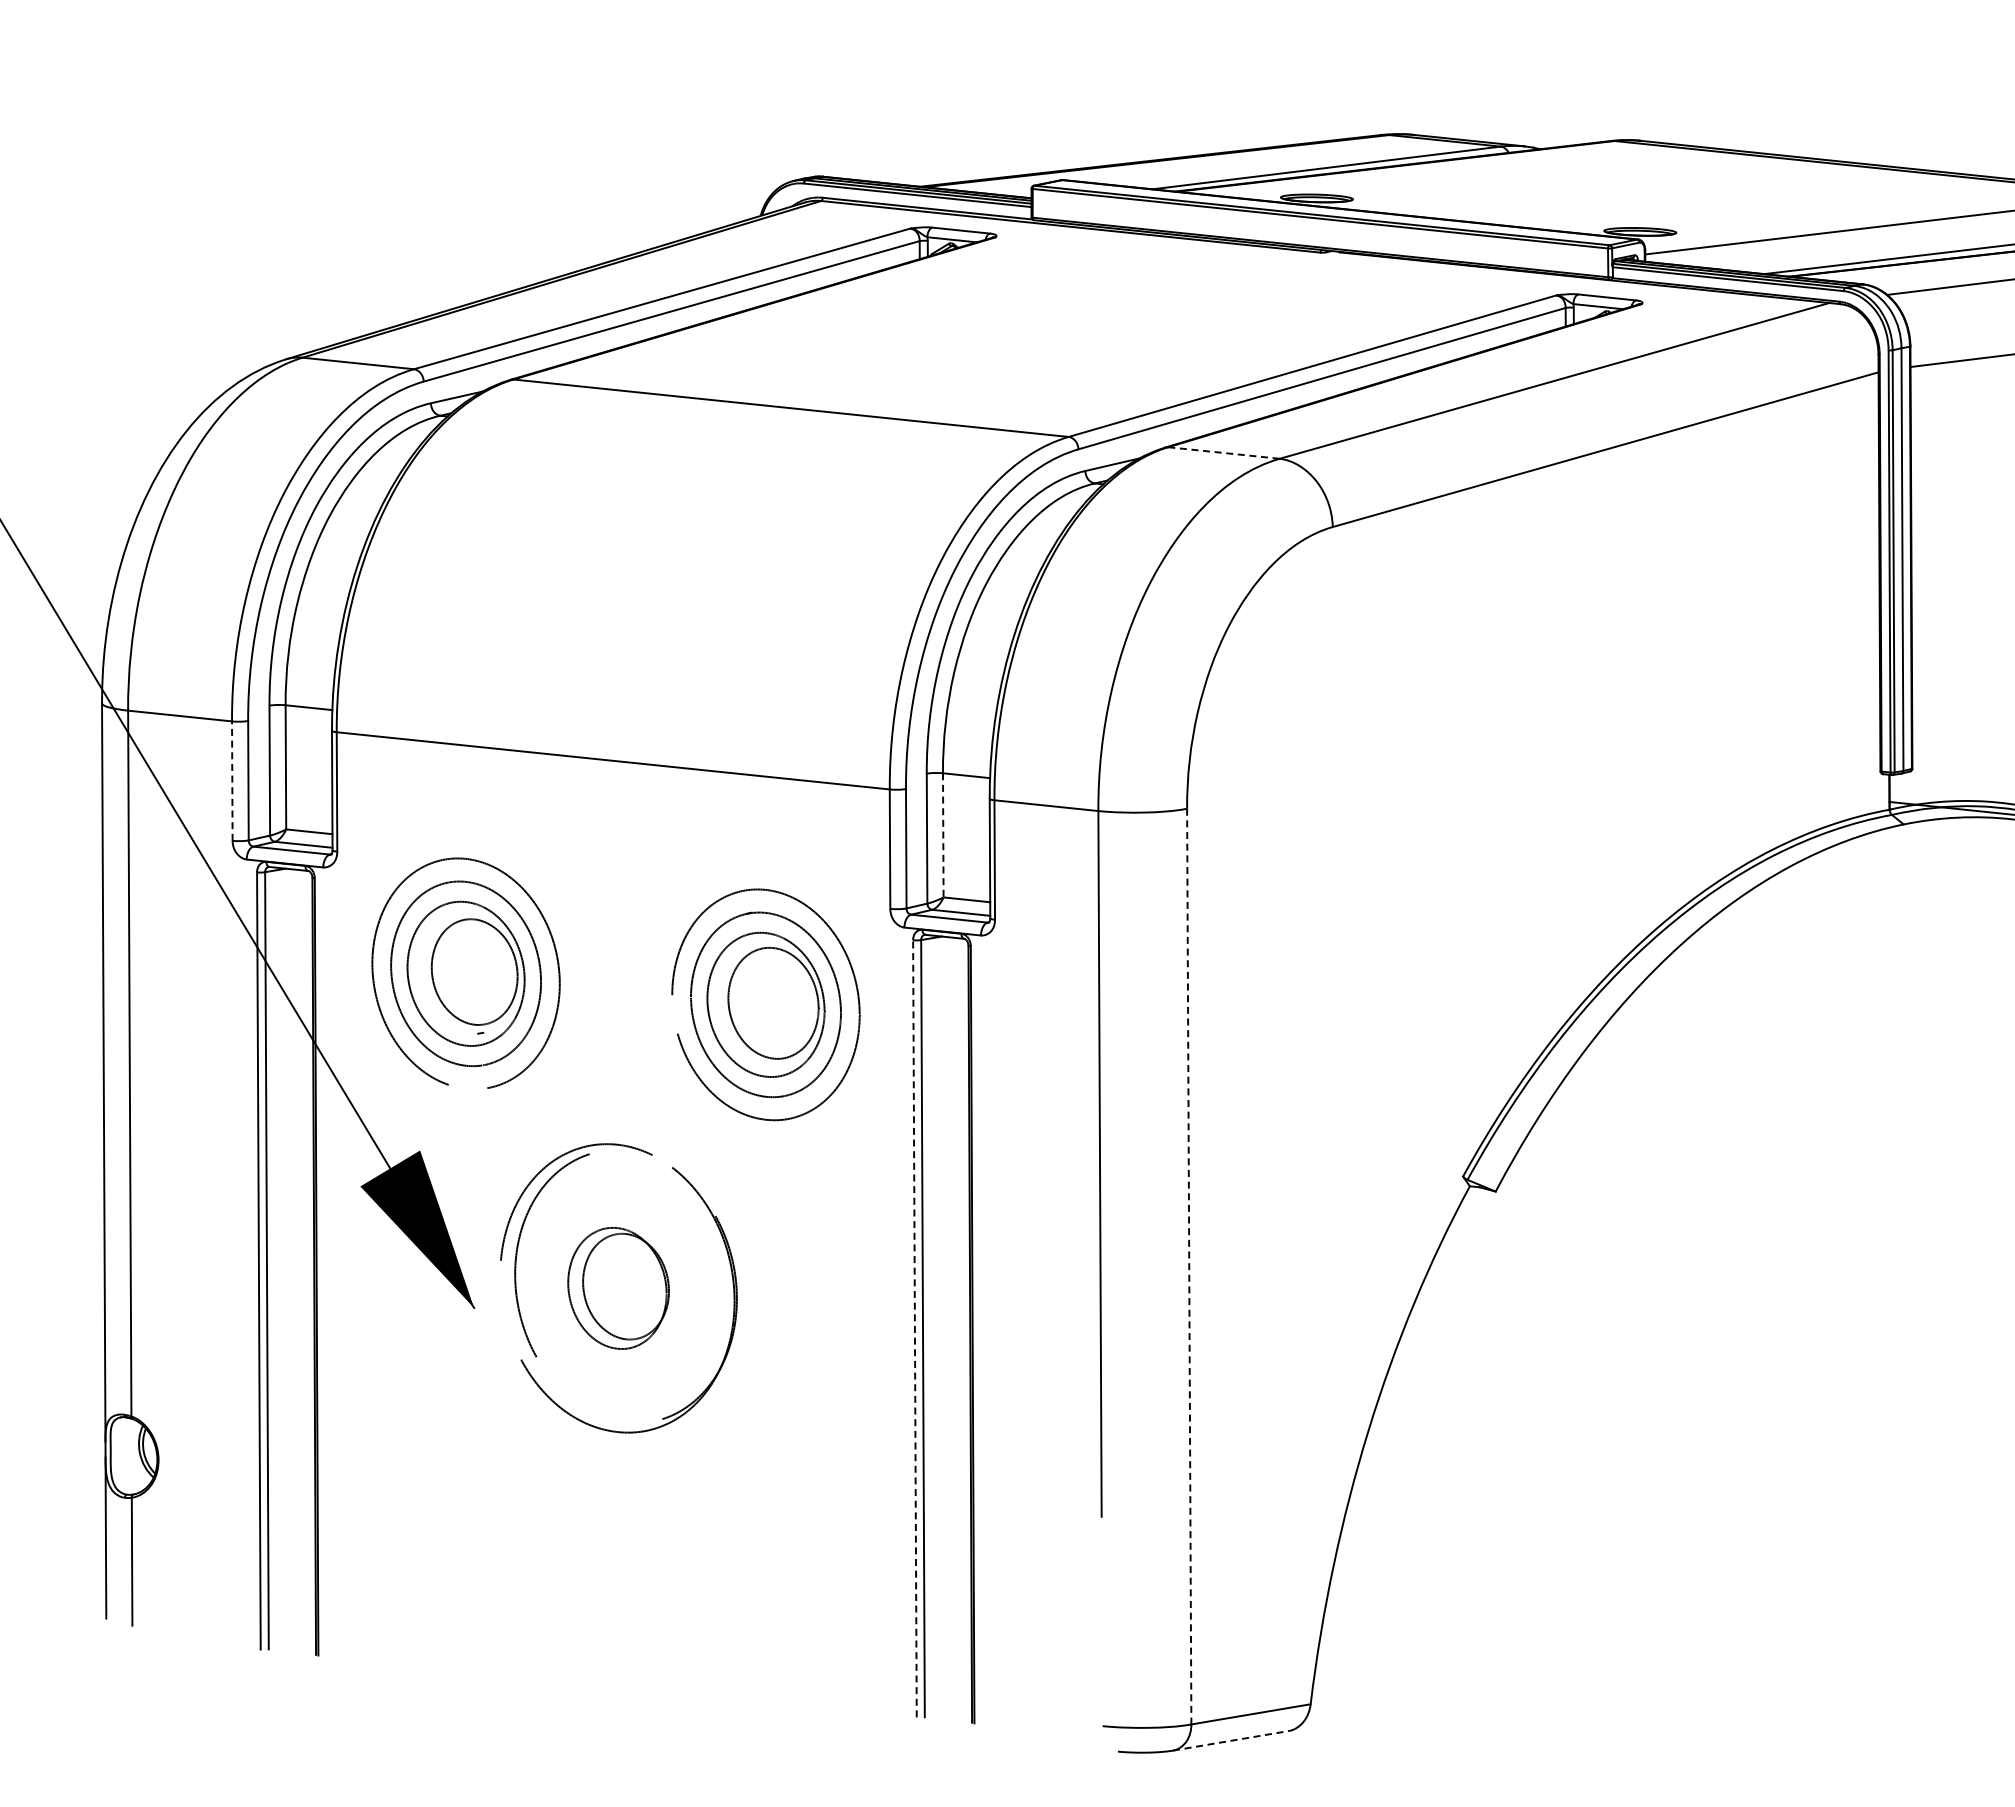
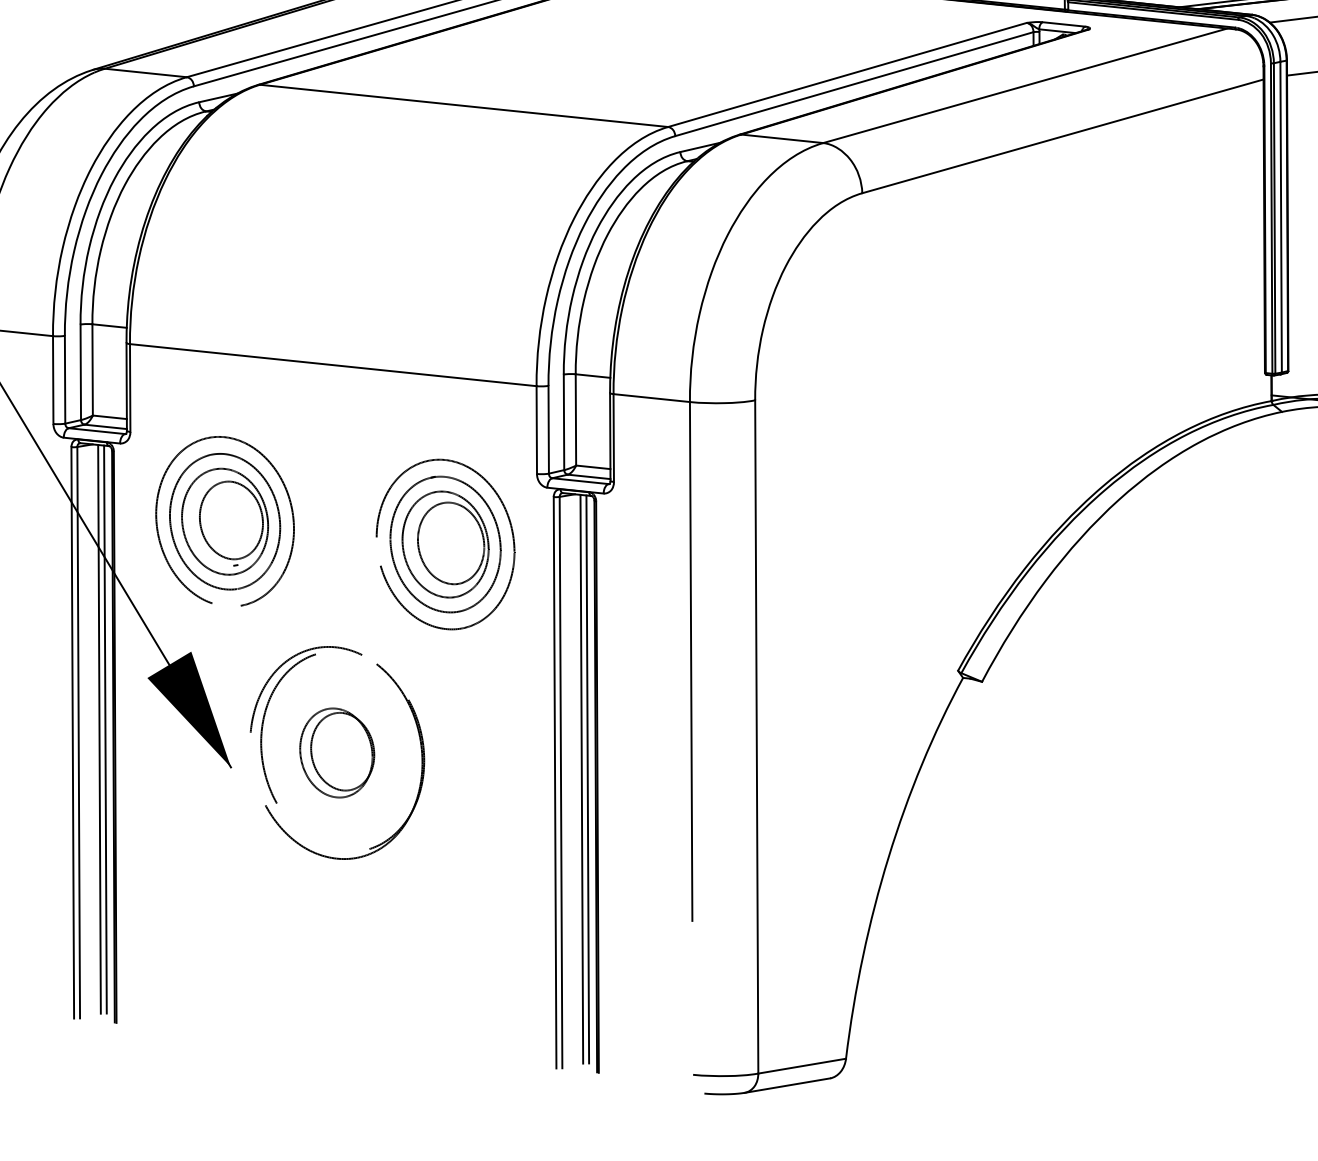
line: (1224, 453) -> (782, 139), dashed -> solid
line: (232, 781) -> (53, 380), dashed -> solid
line: (943, 835) -> (576, 420), dashed -> solid
line: (295, 1255) -> (99, 728), added
line: (303, 1256) -> (105, 729), added
line: (1189, 1266) -> (756, 736), dashed -> solid
line: (951, 1323) -> (581, 778), added
line: (959, 1324) -> (587, 779), added
line: (914, 1328) -> (554, 782), dashed -> solid
line: (1231, 1740) -> (787, 1085), dashed -> solid

